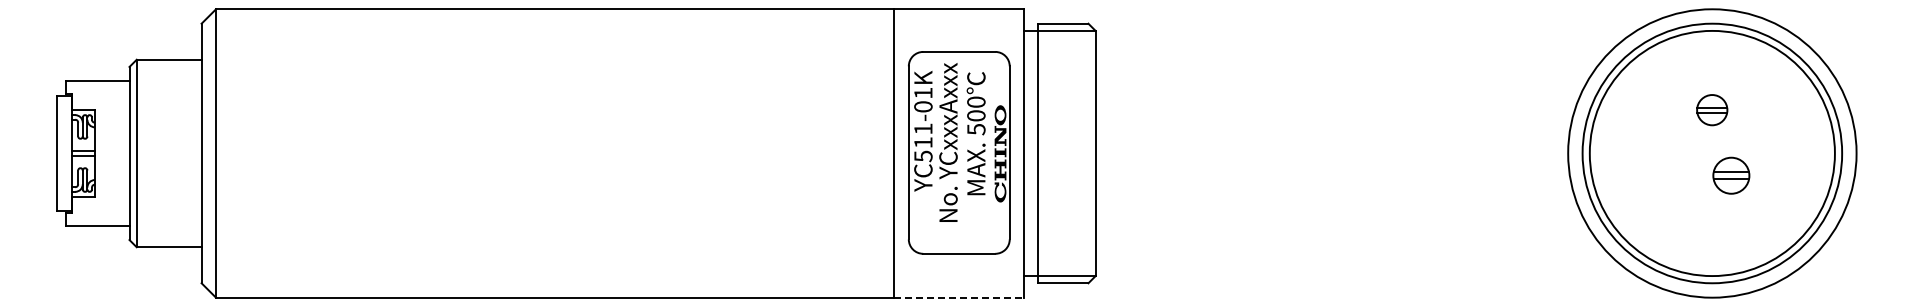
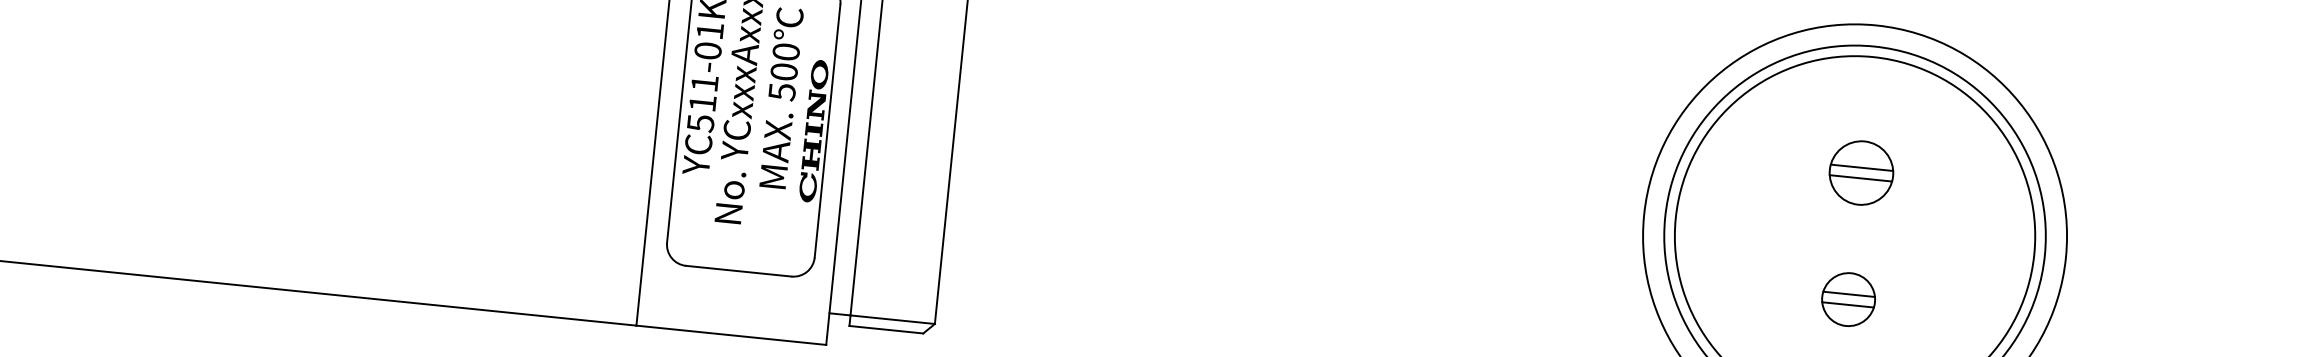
part: (1711, 109) -> (1860, 171), size x1.43
part: (1731, 175) -> (1848, 299), moved
line: (958, 297) -> (731, 334), dashed -> solid

